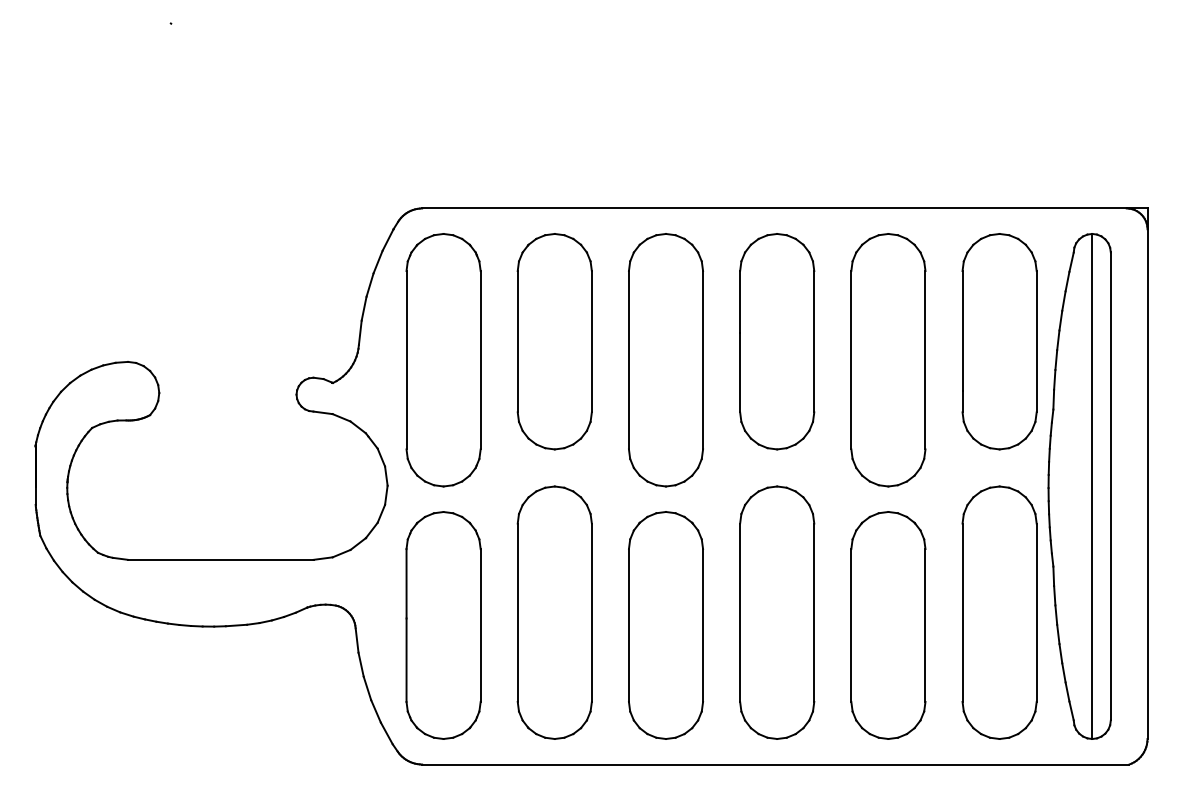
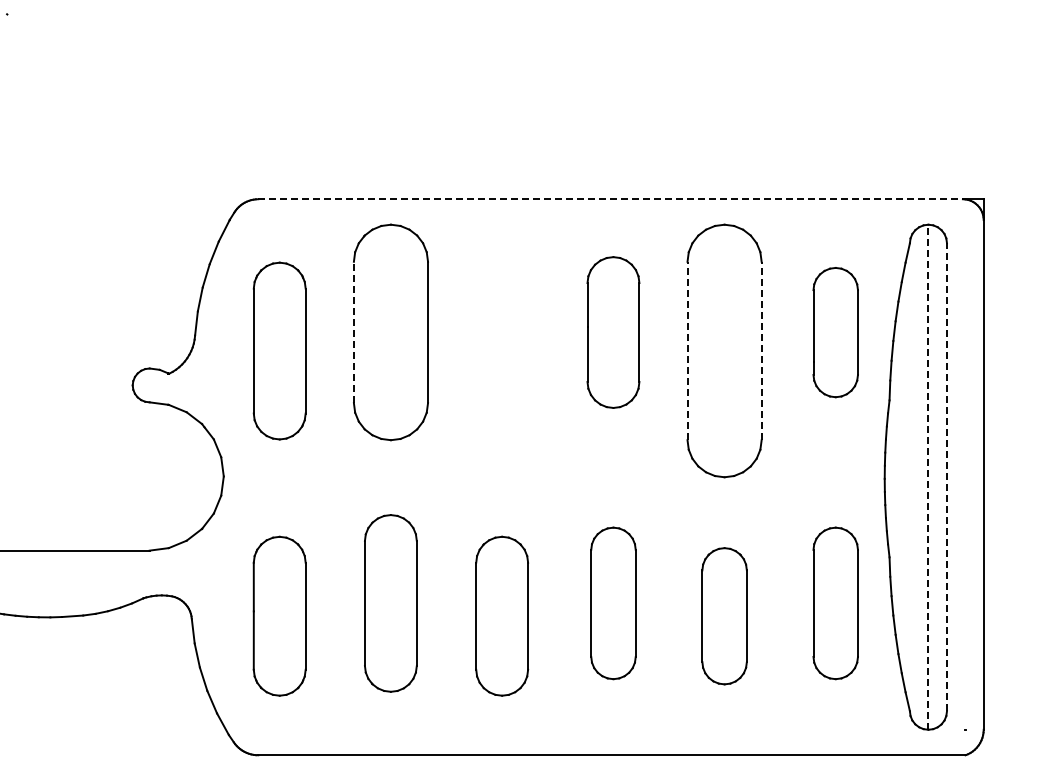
line: (774, 208) -> (610, 199), solid -> dashed
line: (517, 341) -> (353, 332), solid -> dashed
part: (777, 341) -> (613, 332), size x0.7
part: (999, 341) -> (835, 332), size x0.6
line: (851, 359) -> (687, 350), solid -> dashed
line: (925, 359) -> (761, 350), solid -> dashed
part: (443, 360) -> (279, 351), size x0.7
part: (665, 360) -> (501, 351), removed
line: (1092, 486) -> (928, 477), solid -> dashed
line: (1110, 486) -> (946, 477), solid -> dashed
part: (554, 612) -> (390, 603), size x0.7
part: (777, 612) -> (613, 603), size x0.6
part: (999, 612) -> (835, 603), size x0.6
part: (443, 625) -> (279, 616), size x0.7
part: (665, 625) -> (501, 616), size x0.7
part: (888, 625) -> (724, 616), size x0.6

